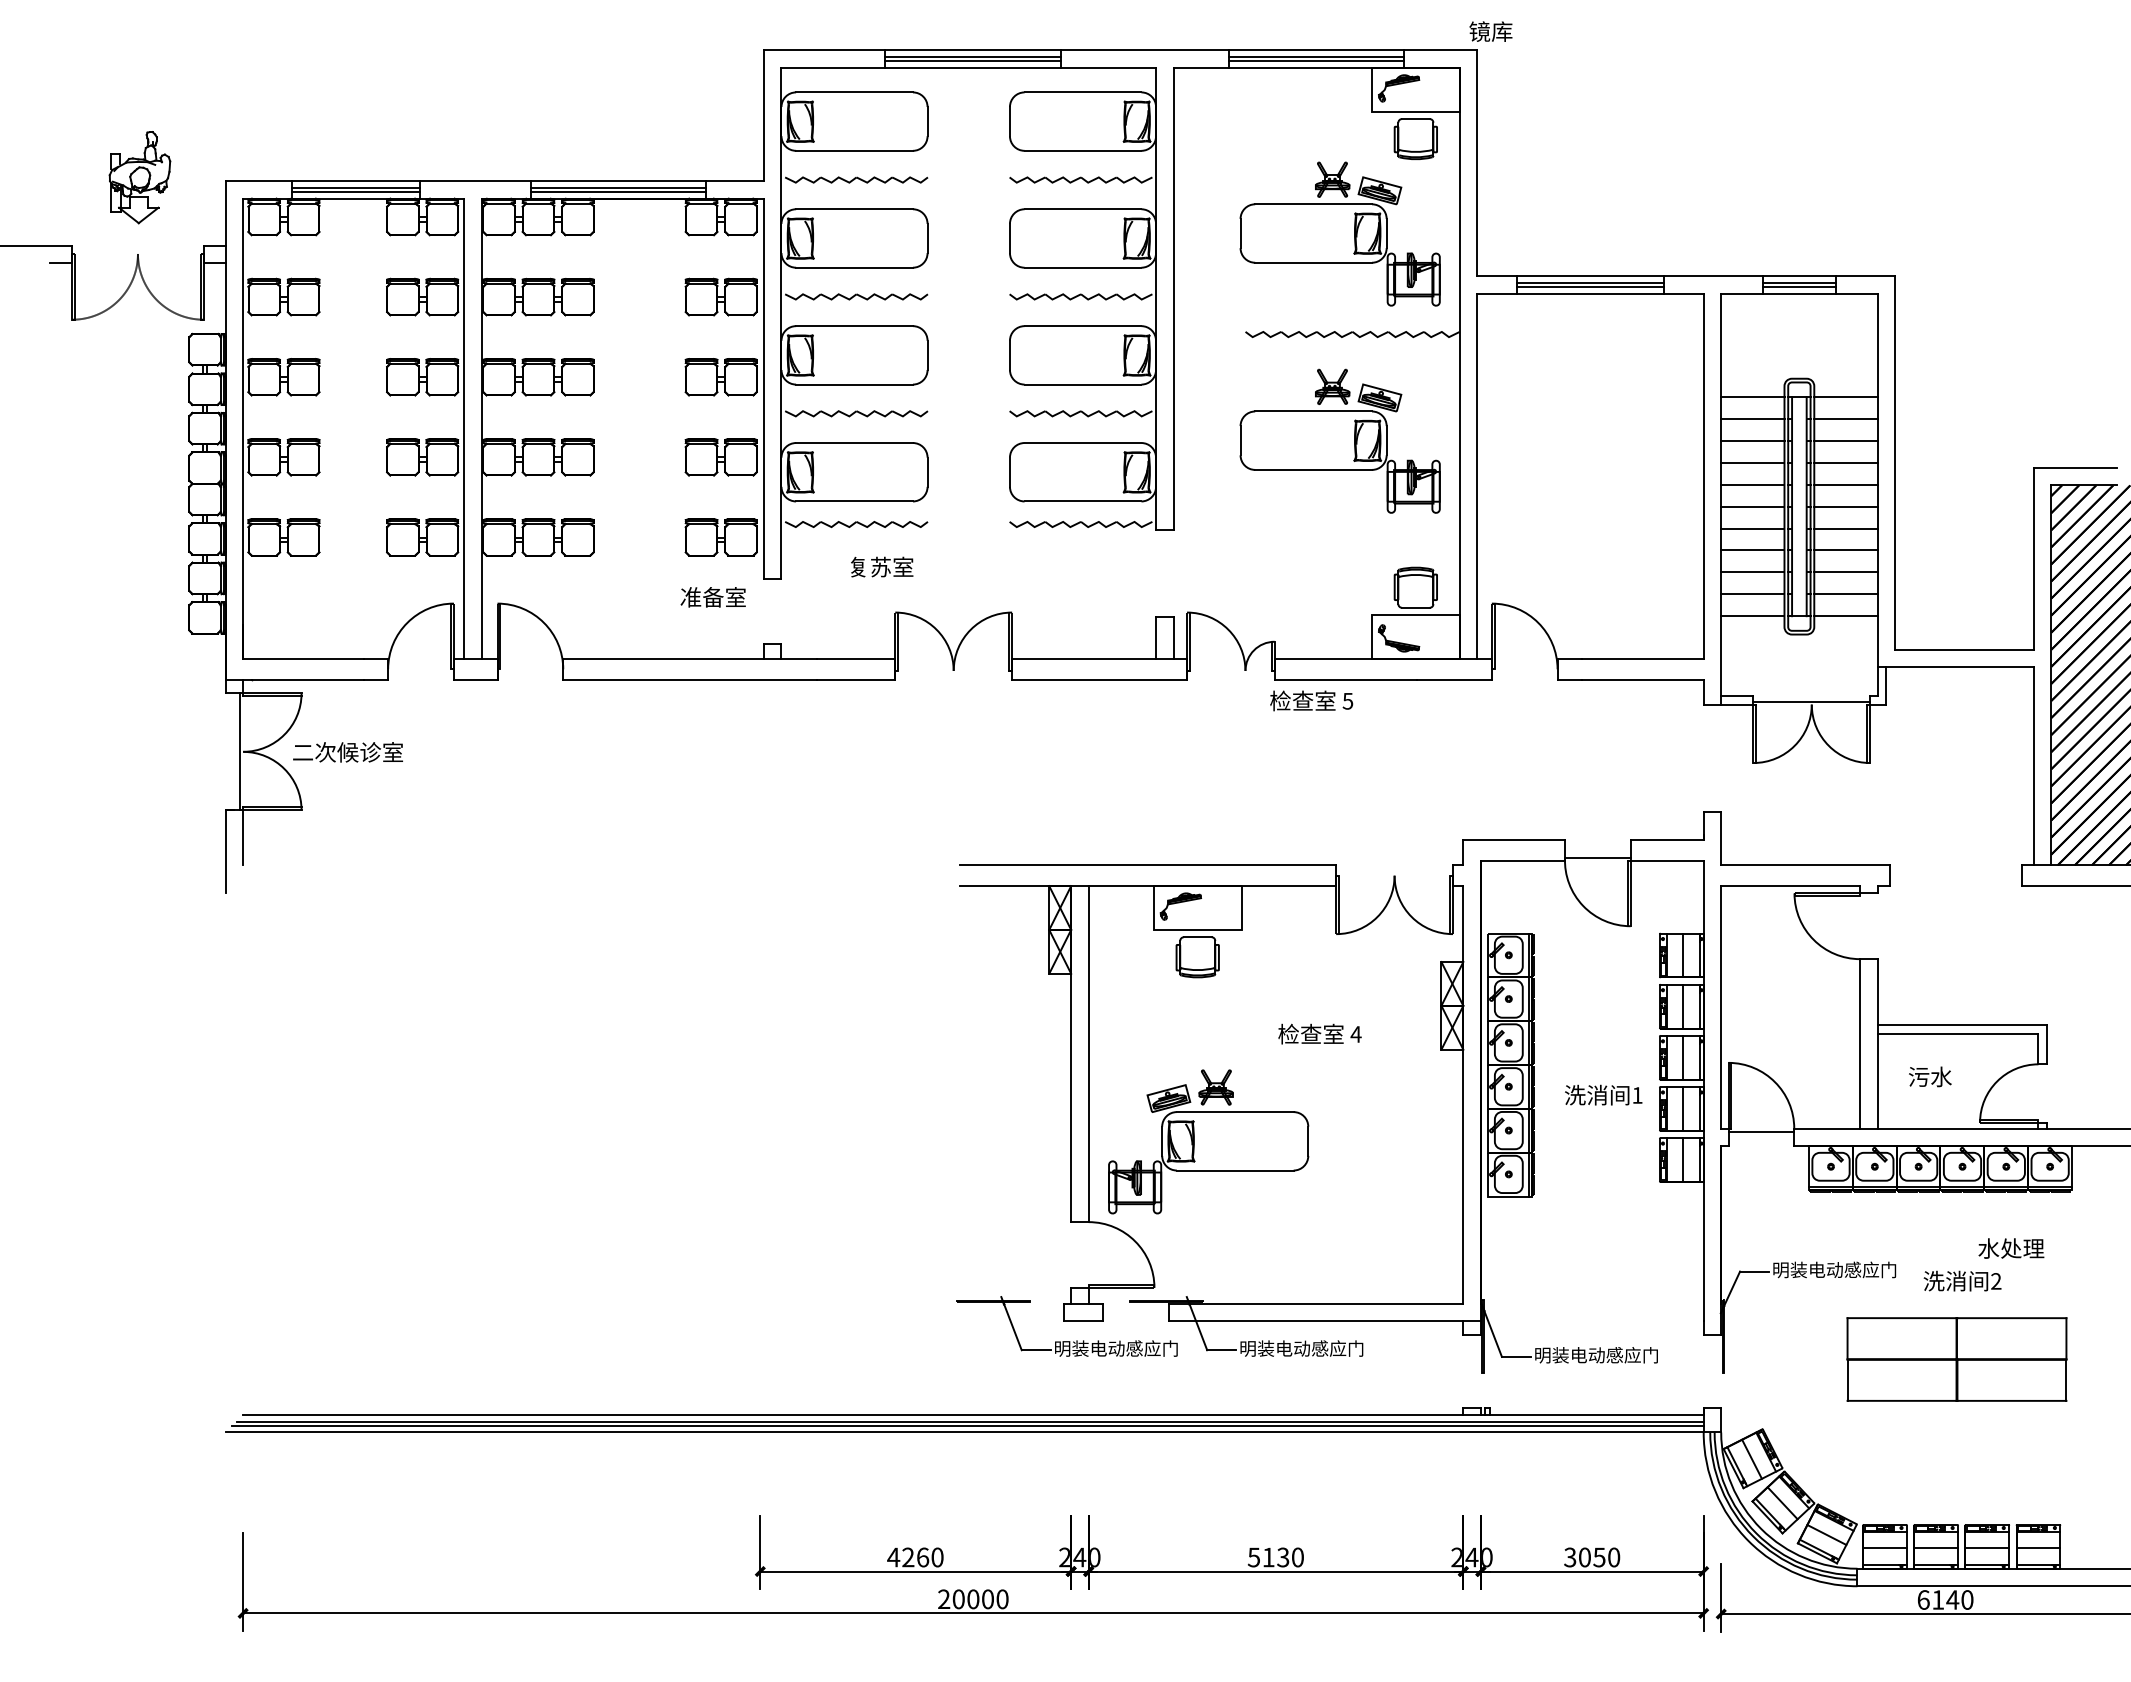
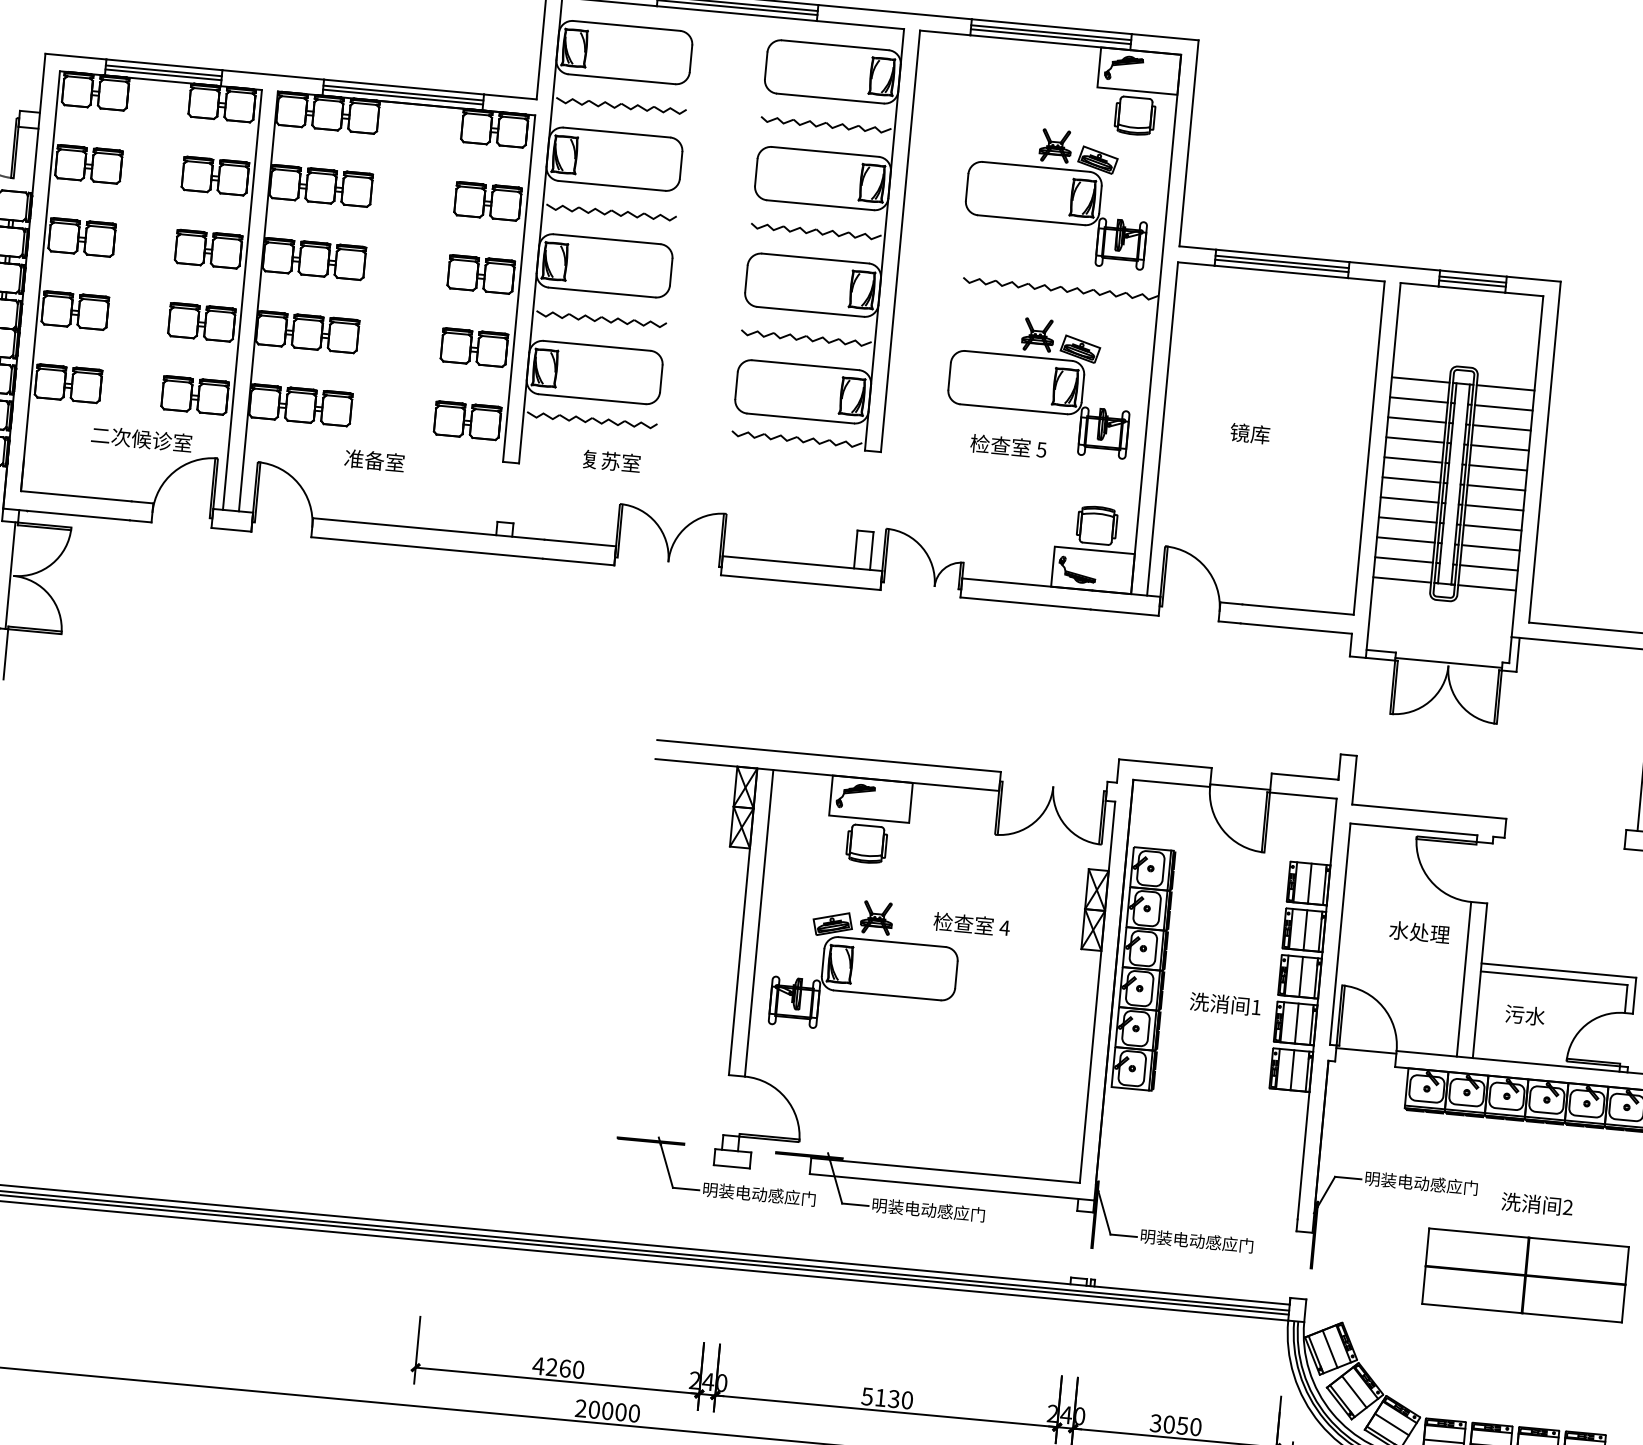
text: (1490, 31) -> (1249, 433), moved
text: (712, 597) -> (373, 460), moved
text: (1311, 700) -> (1008, 446), moved
text: (347, 752) -> (141, 439), moved
part: (1208, 1141) -> (865, 966), moved
text: (2011, 1248) -> (1419, 932), moved

